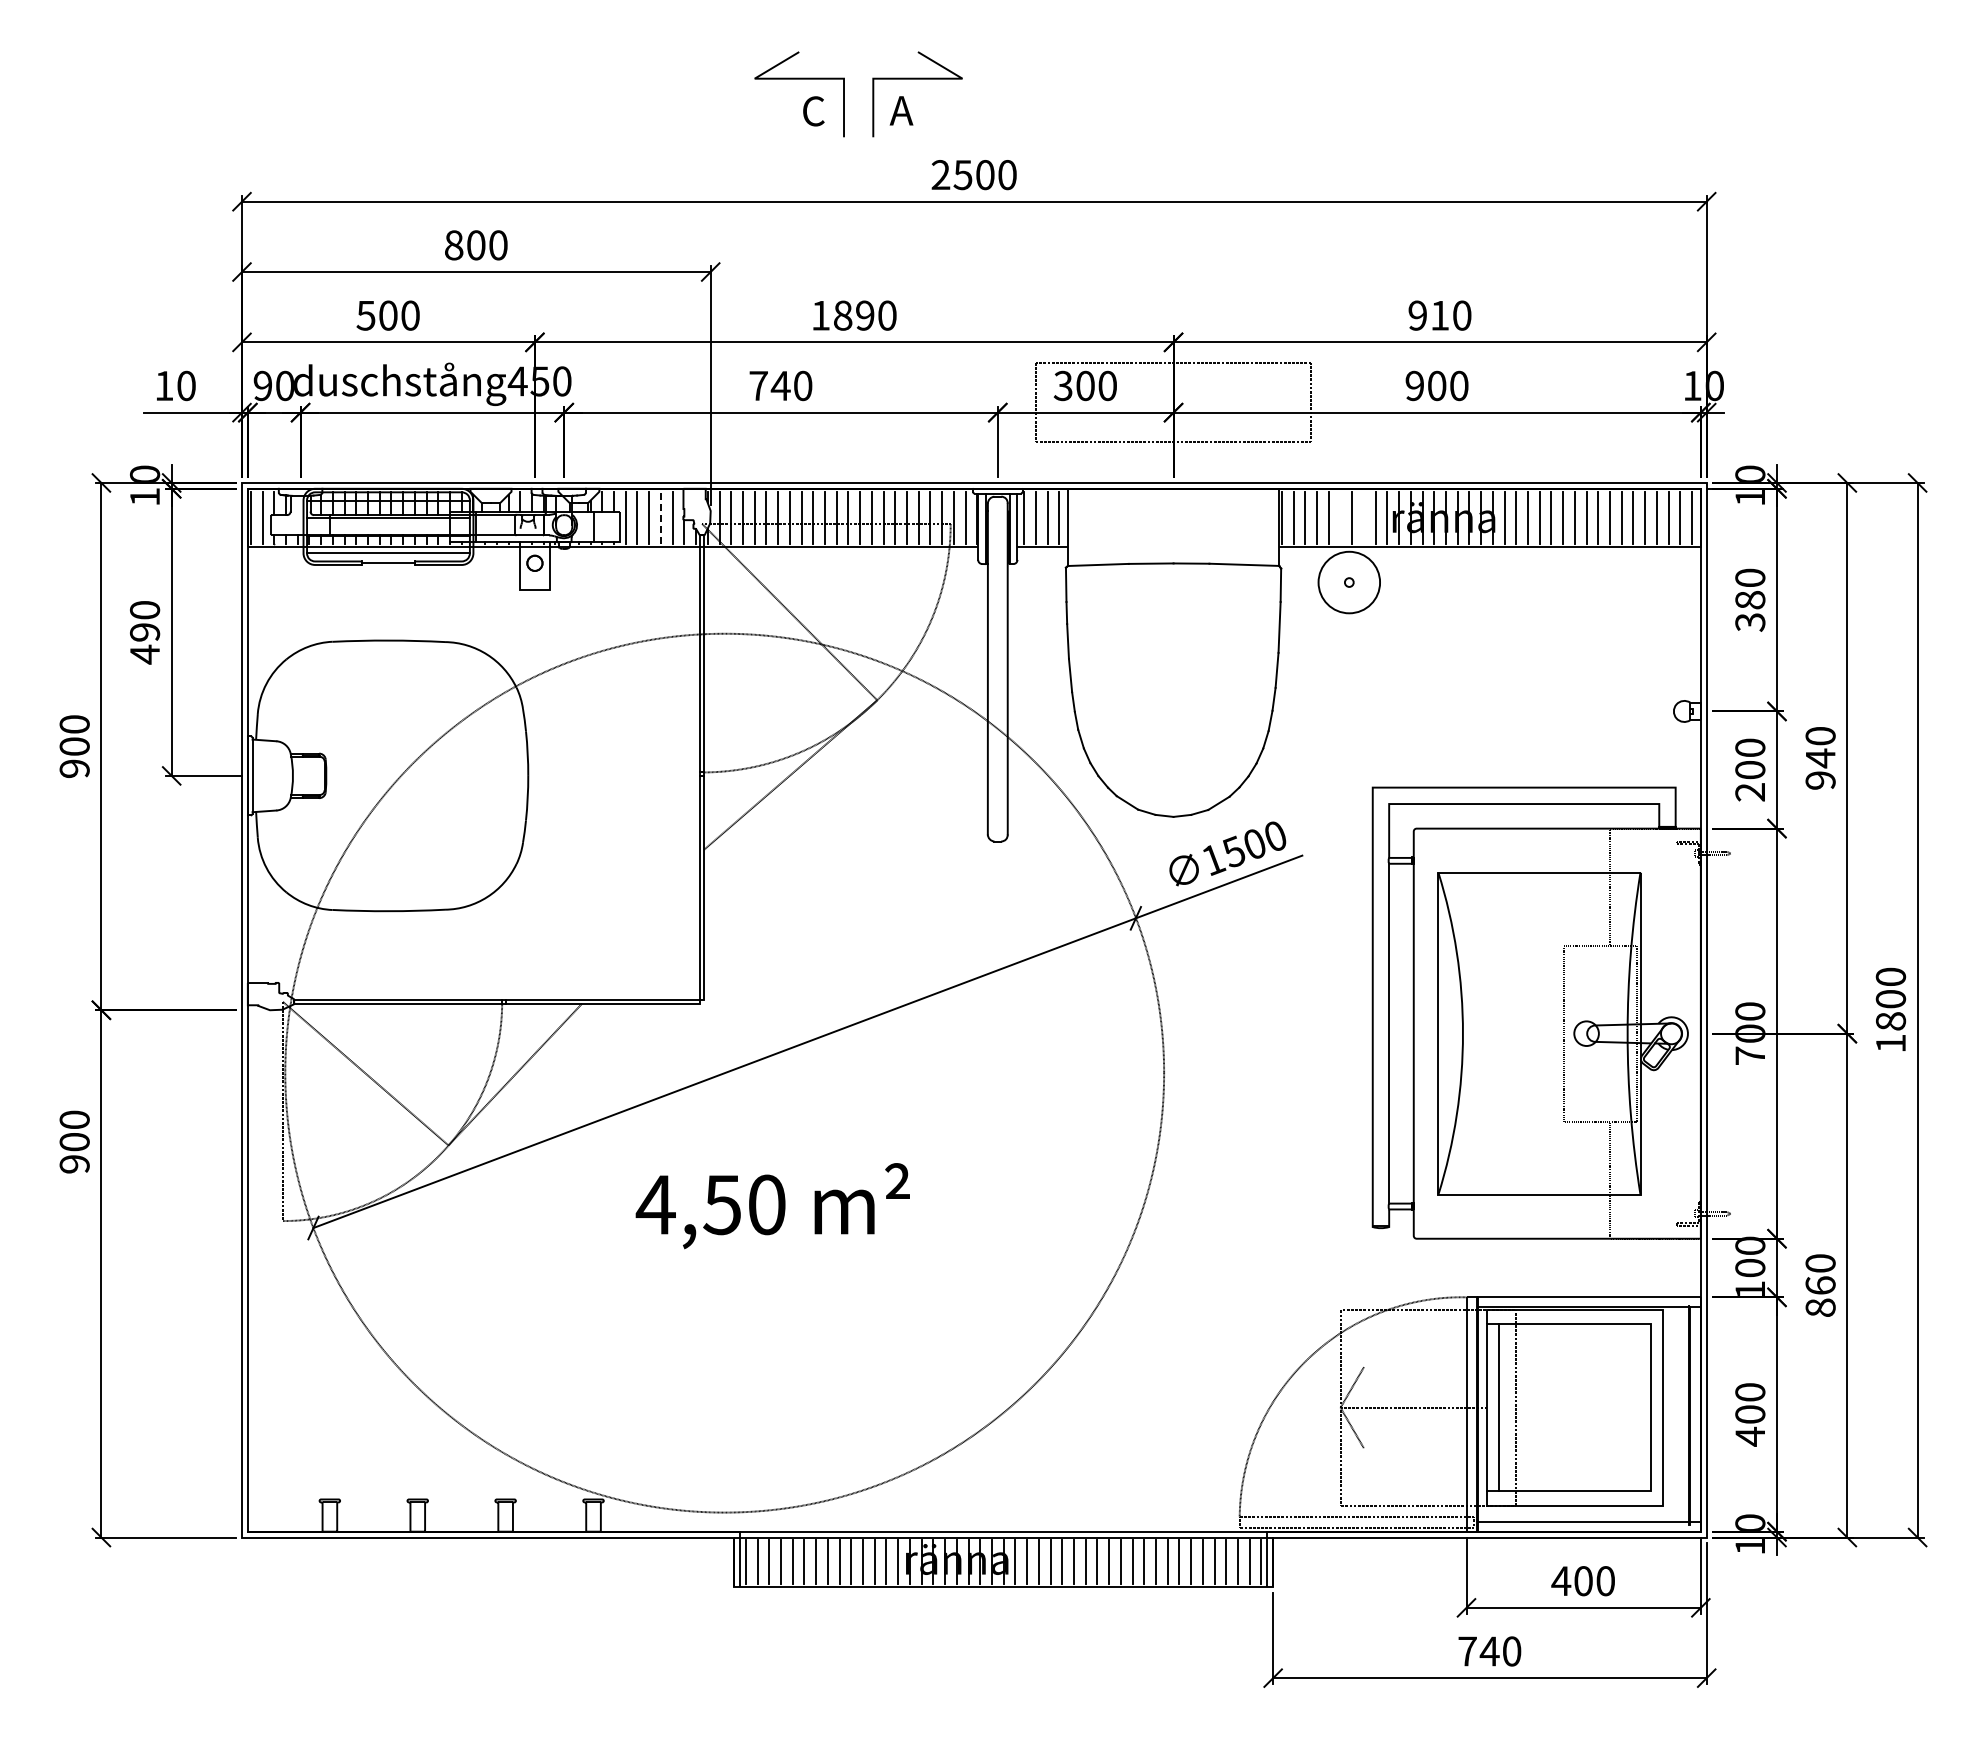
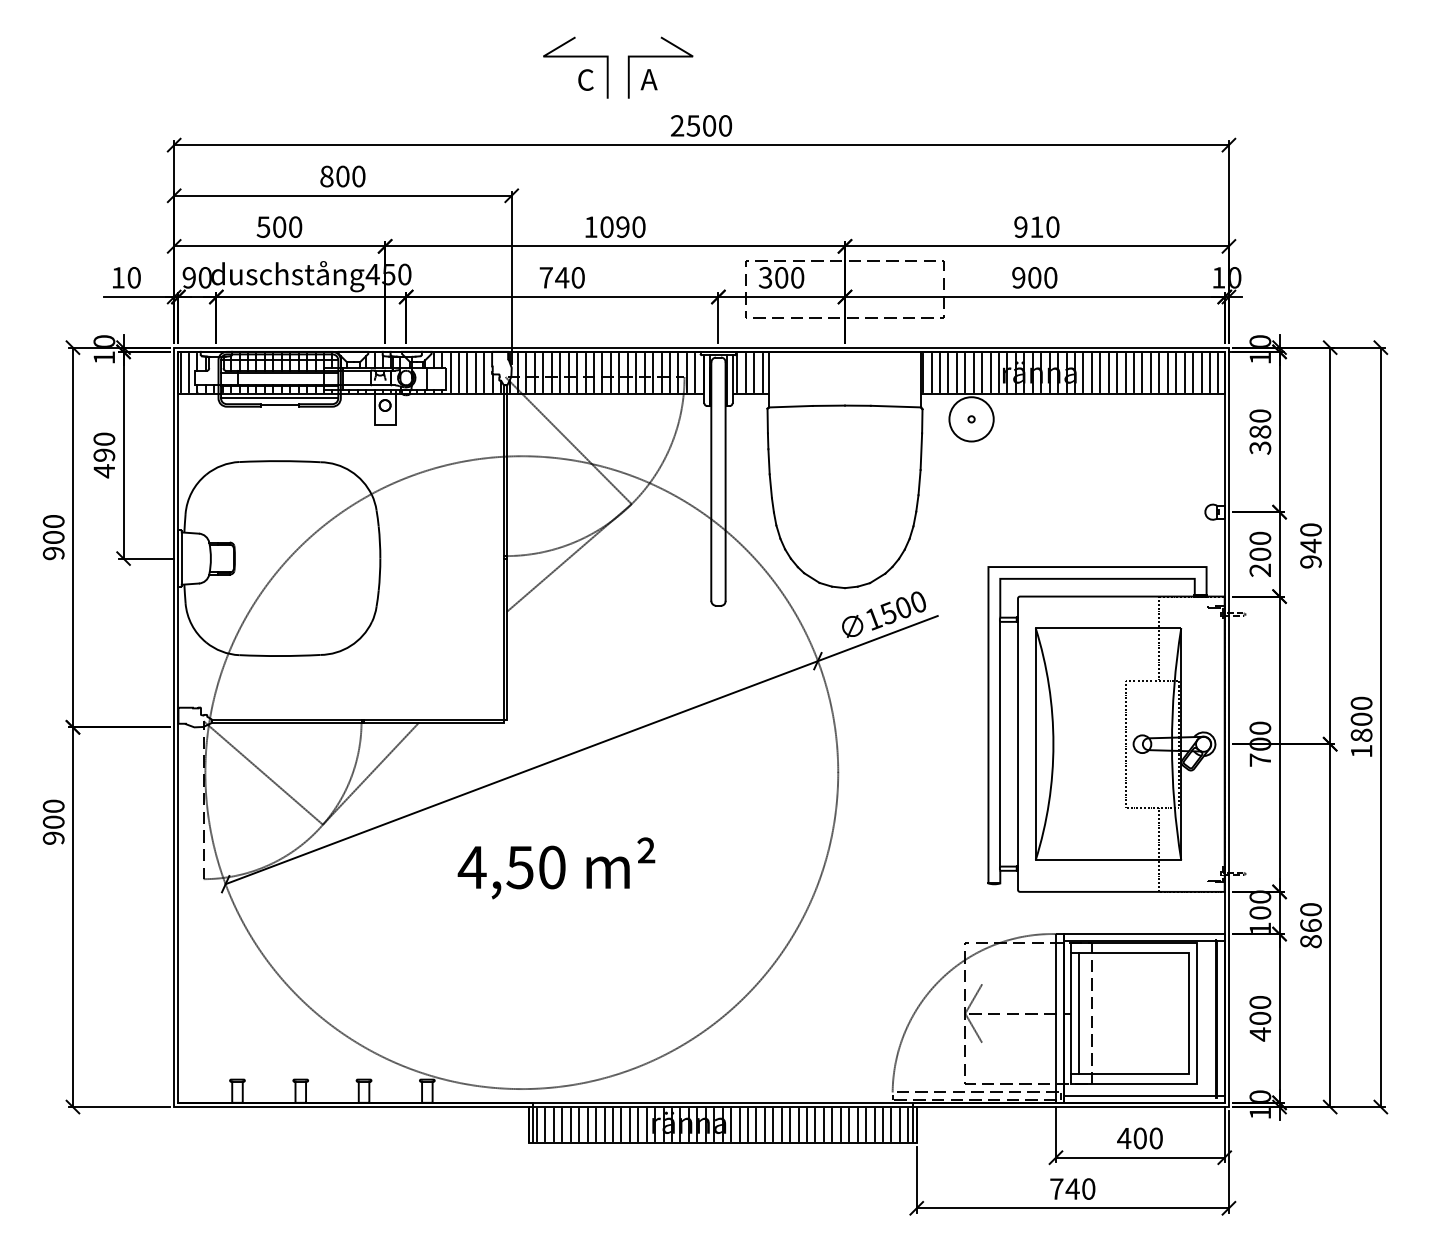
text: (843, 315) -> (607, 227), 1890 -> 1090
line: (660, 517) -> (475, 372), dashed -> solid
line: (1340, 517) -> (965, 372), added
line: (1363, 517) -> (981, 372), added

